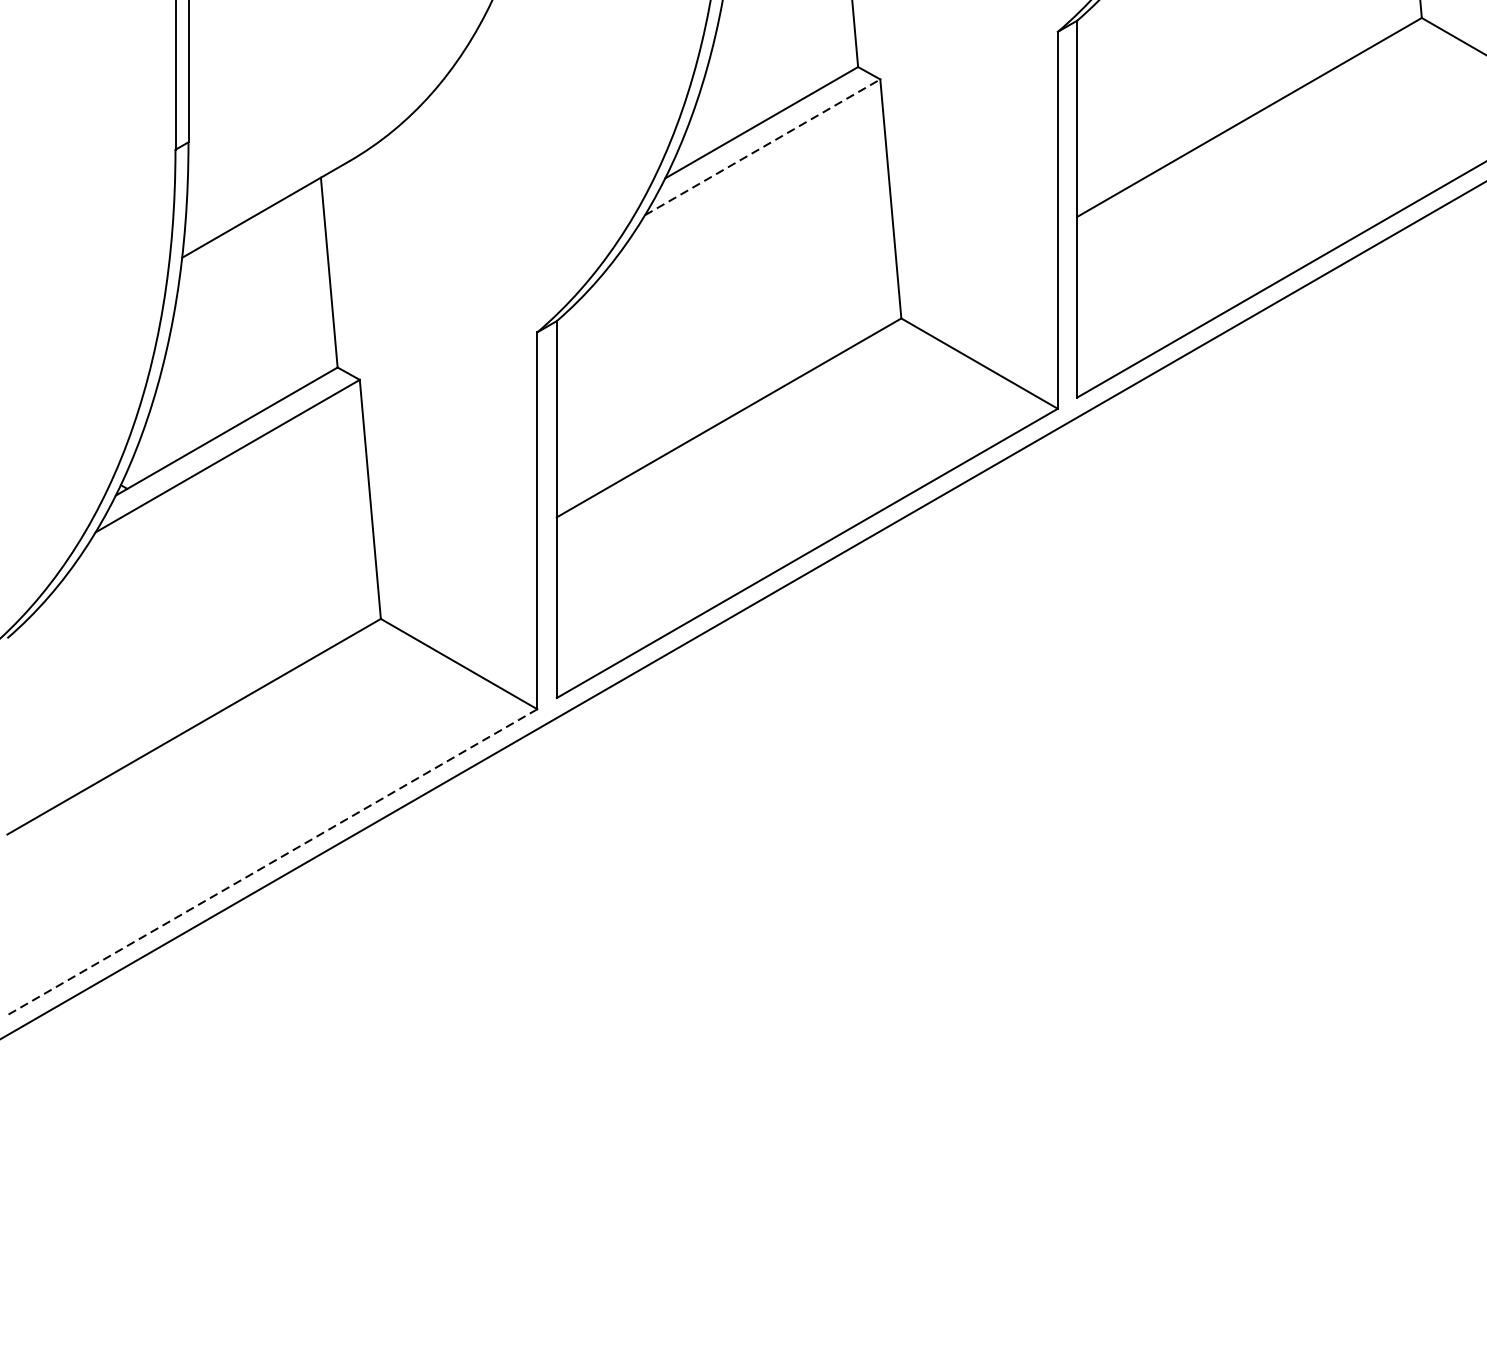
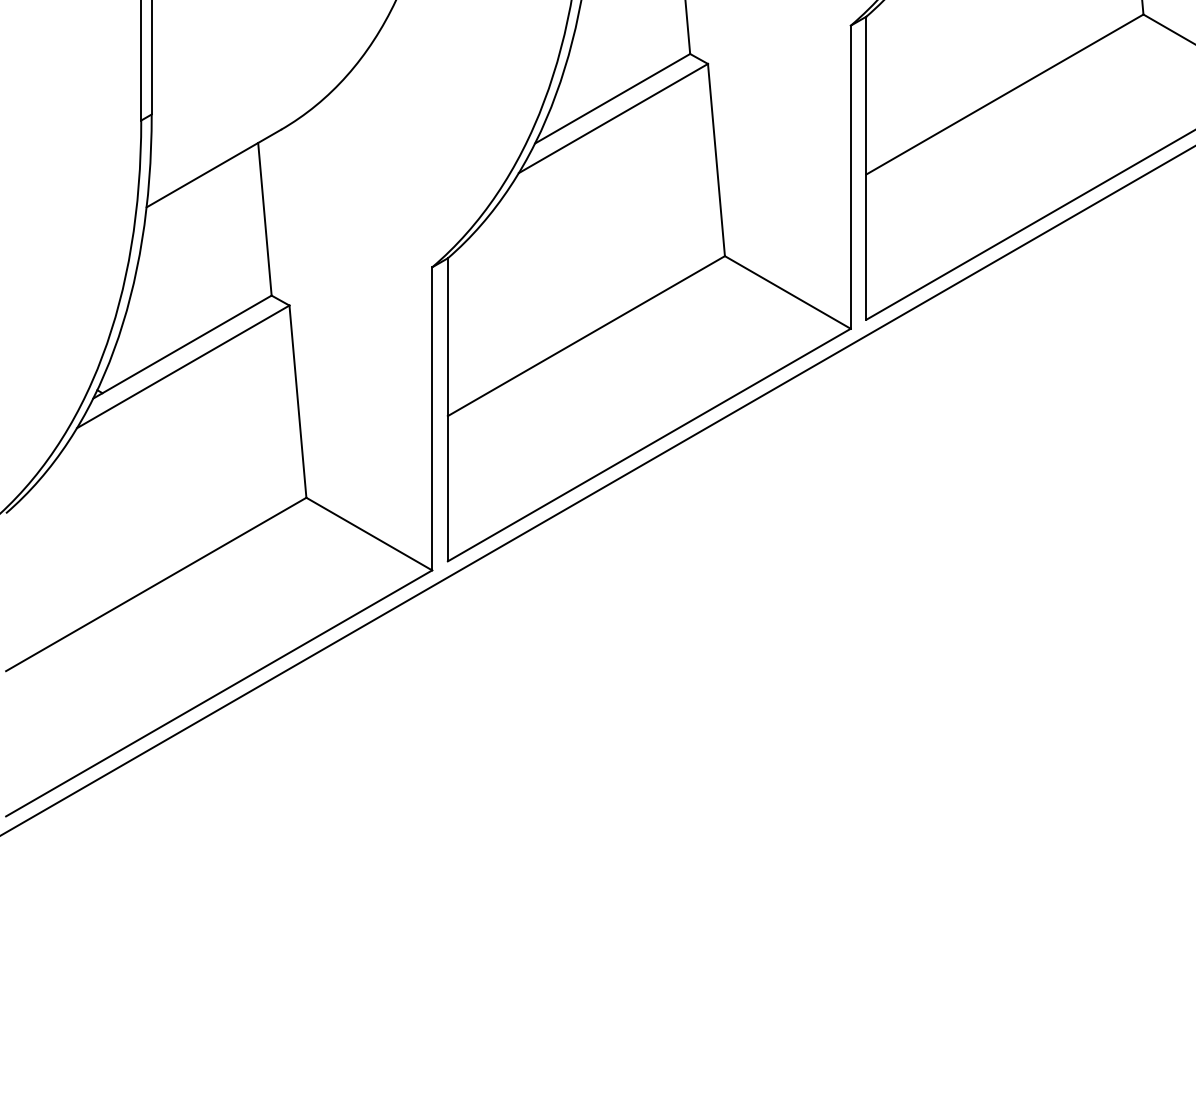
line: (762, 147) -> (613, 118), dashed -> solid
line: (271, 862) -> (218, 693), dashed -> solid

